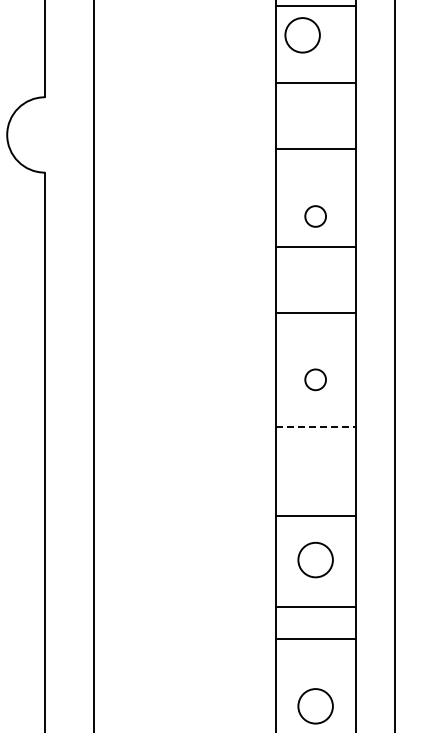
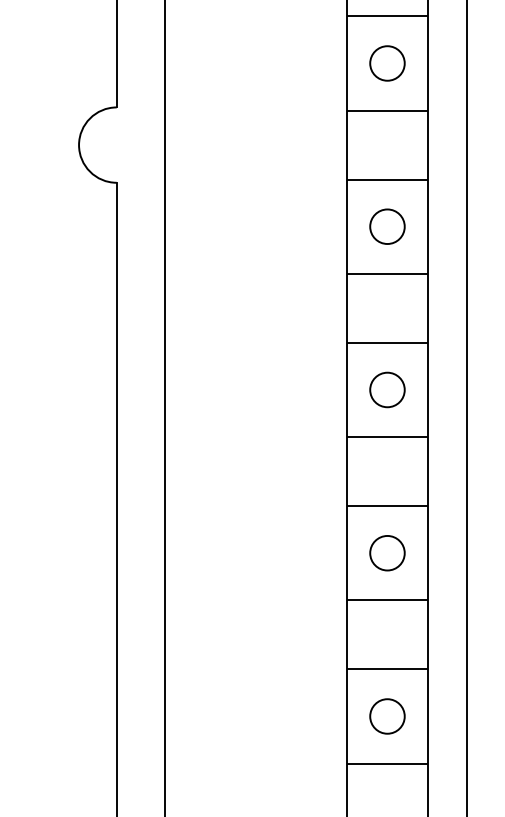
circle: (302, 35) -> (387, 63), moved
line: (315, 83) -> (387, 110), moved
line: (315, 149) -> (387, 179), moved
circle: (315, 216) -> (387, 226), size x1.67
line: (315, 246) -> (387, 273), moved
line: (315, 312) -> (387, 342), moved
circle: (315, 379) -> (387, 389), size x1.67
line: (315, 427) -> (387, 437), dashed -> solid
line: (315, 516) -> (387, 506), moved
circle: (315, 560) -> (387, 553), moved
line: (315, 607) -> (387, 600), moved
line: (315, 639) -> (387, 669), moved

